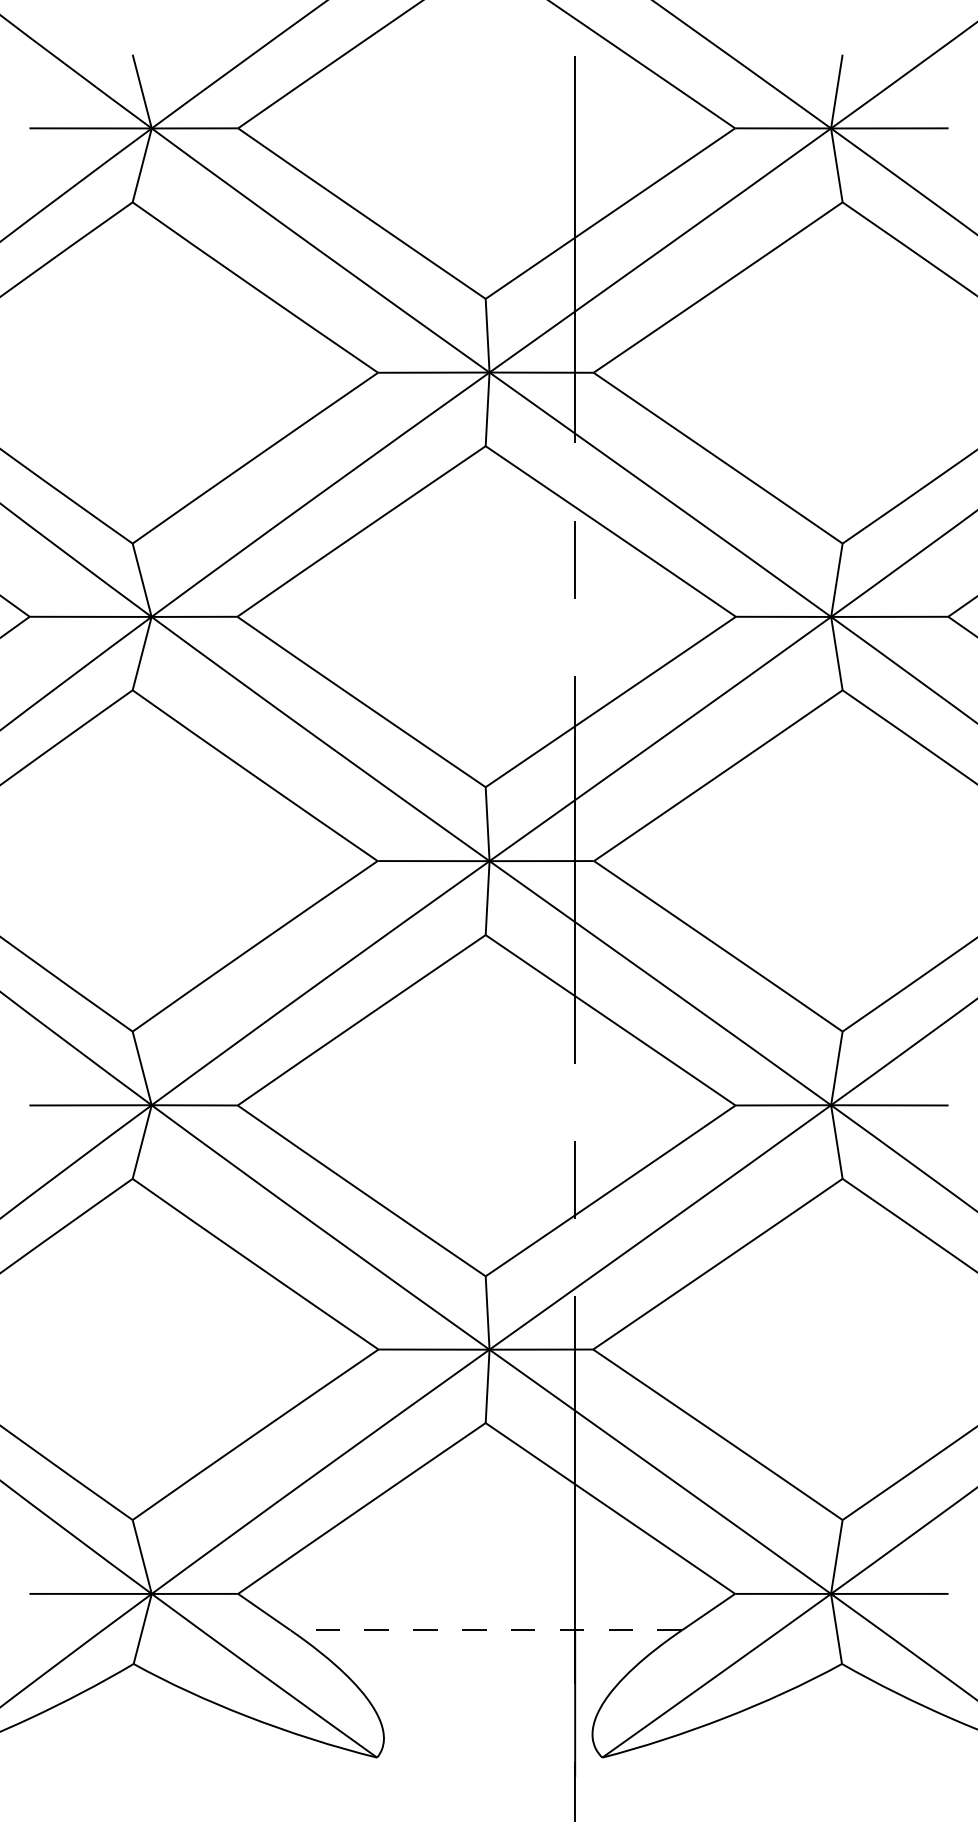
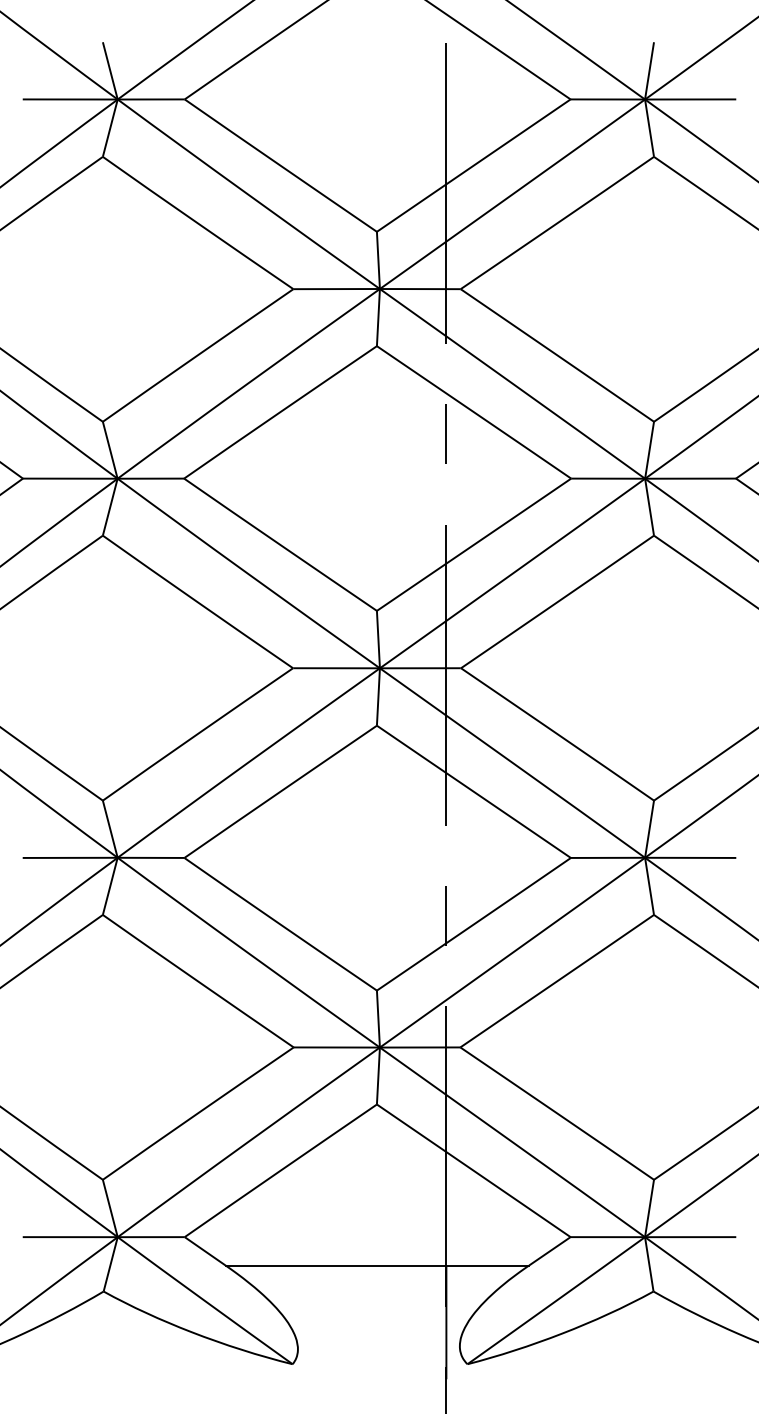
line: (486, 1630) -> (377, 1265), dashed -> solid

